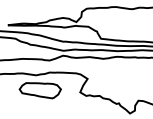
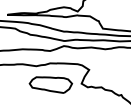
part: (39, 90) -> (50, 84), moved

